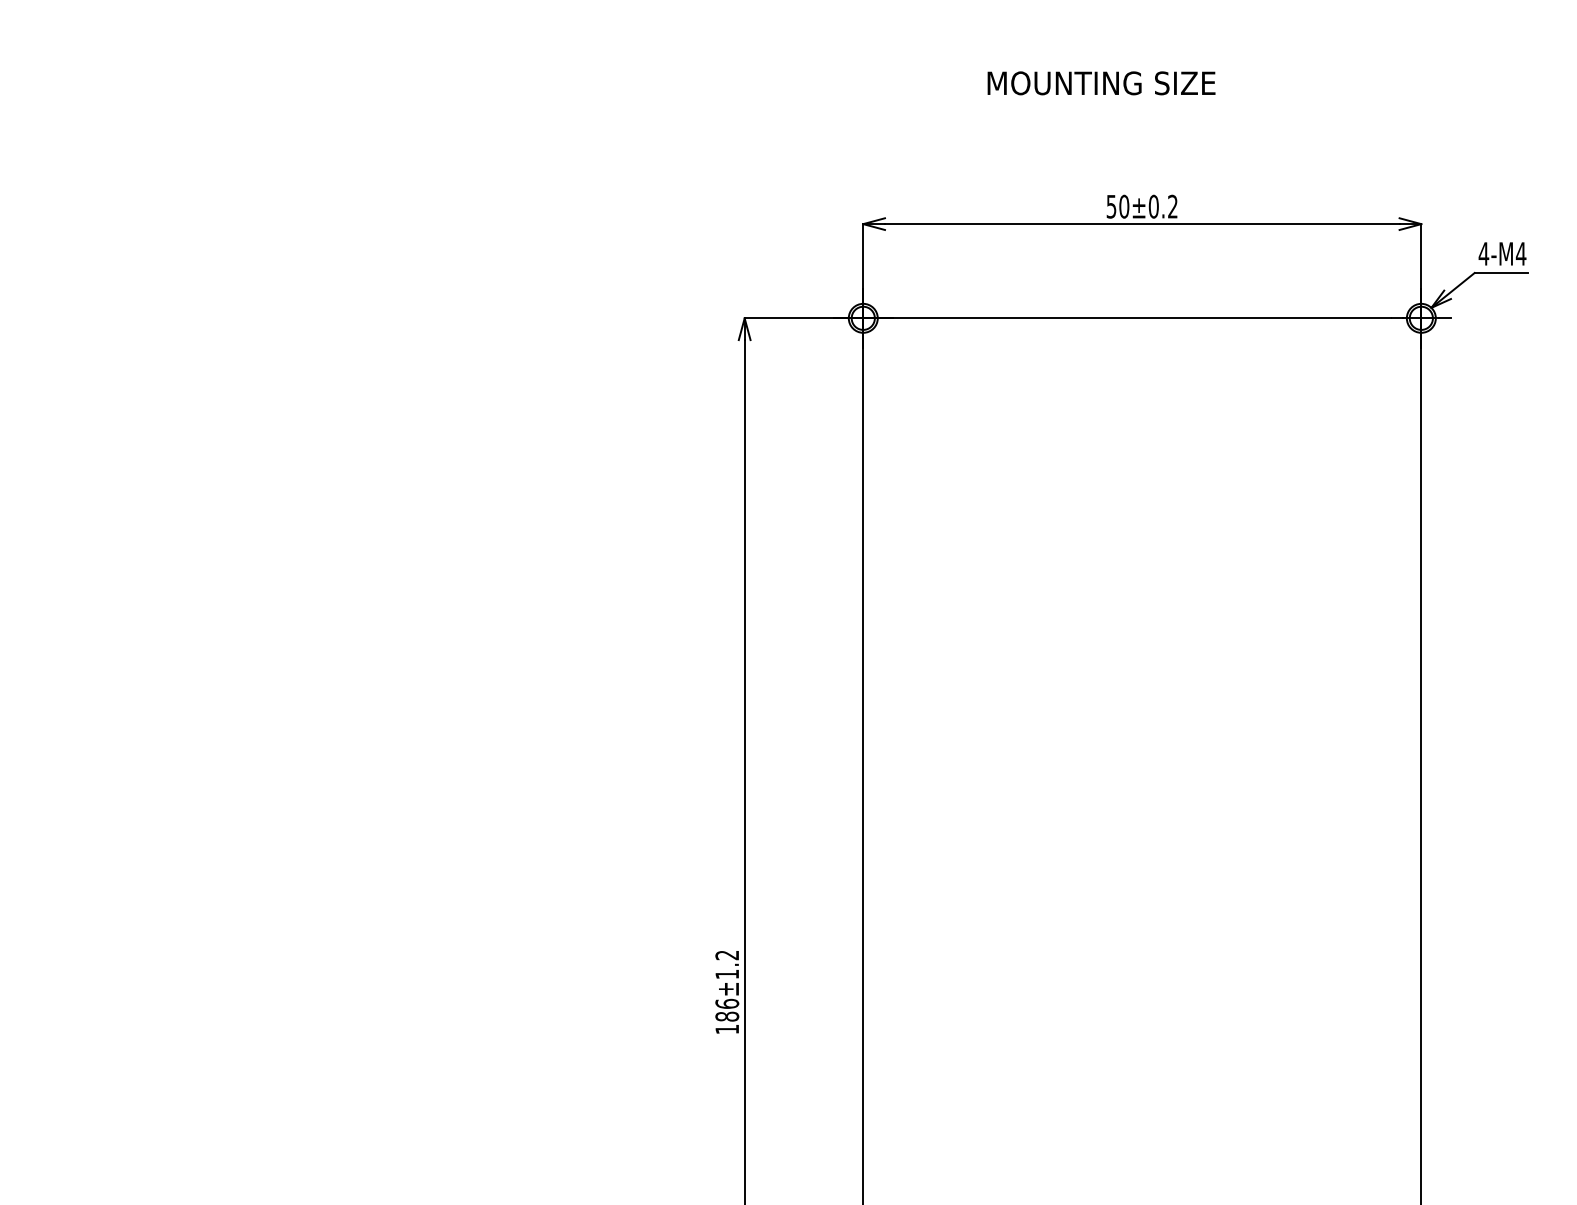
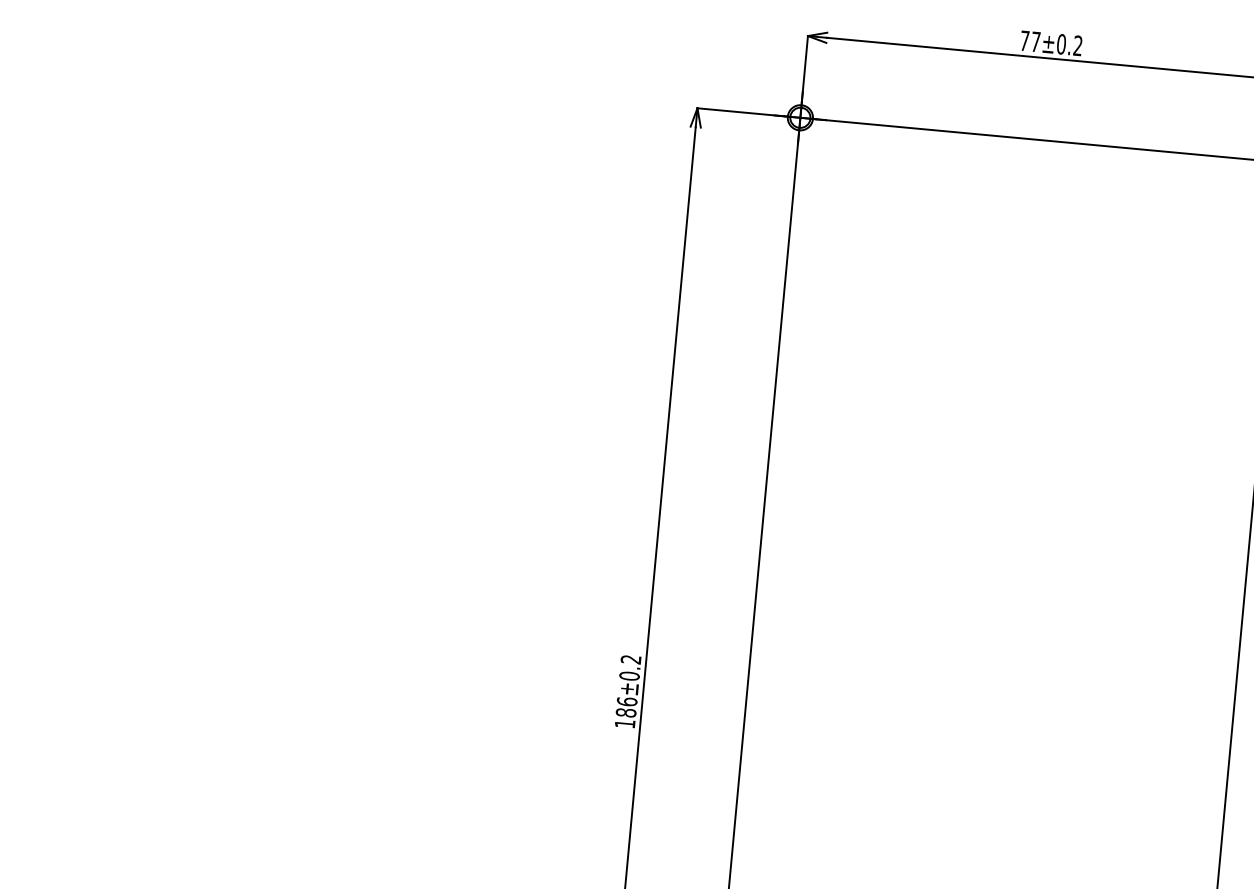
text: (1117, 206) -> (1030, 41), 50±0.2 -> 77±0.2
text: (727, 974) -> (629, 676), 186±1.2 -> 186±0.2

